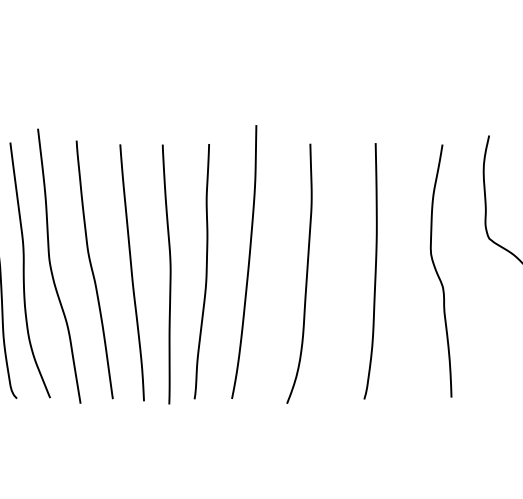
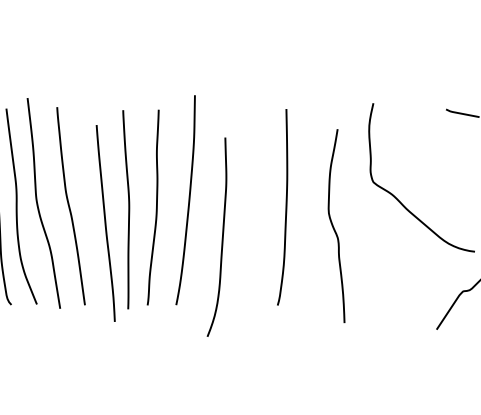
curve: (131, 272) -> (105, 223), moved
curve: (438, 272) -> (334, 227), moved
curve: (305, 275) -> (221, 238), moved

